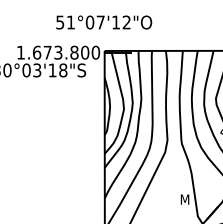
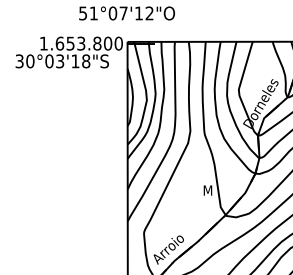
text: (47, 52) -> (70, 43), 1.673.800 -> 1.653.800

